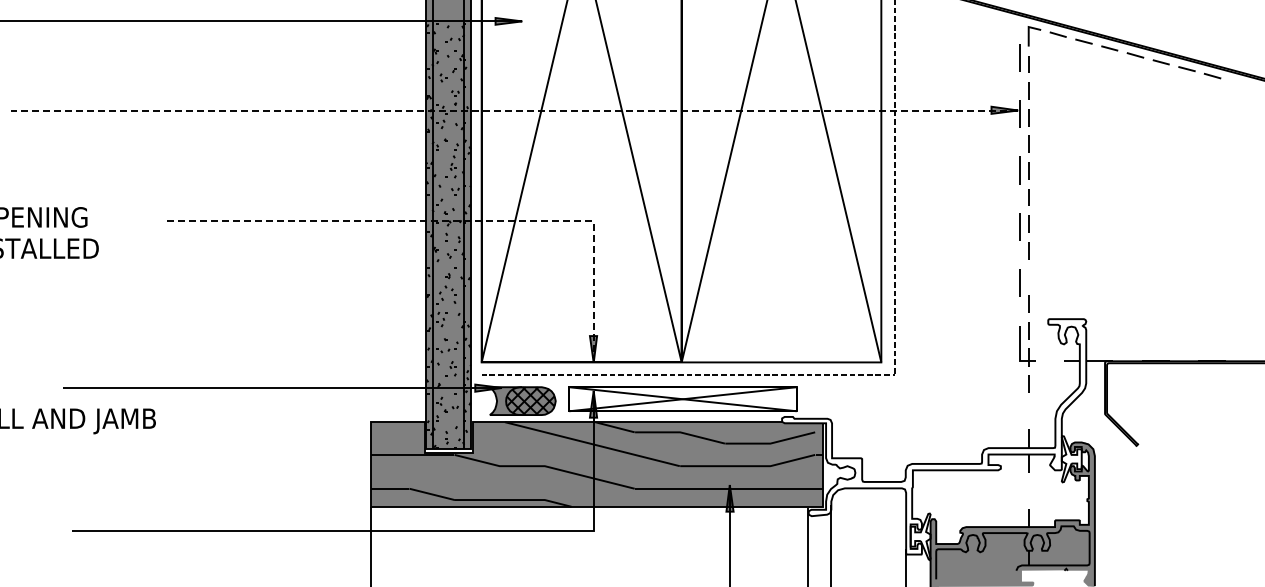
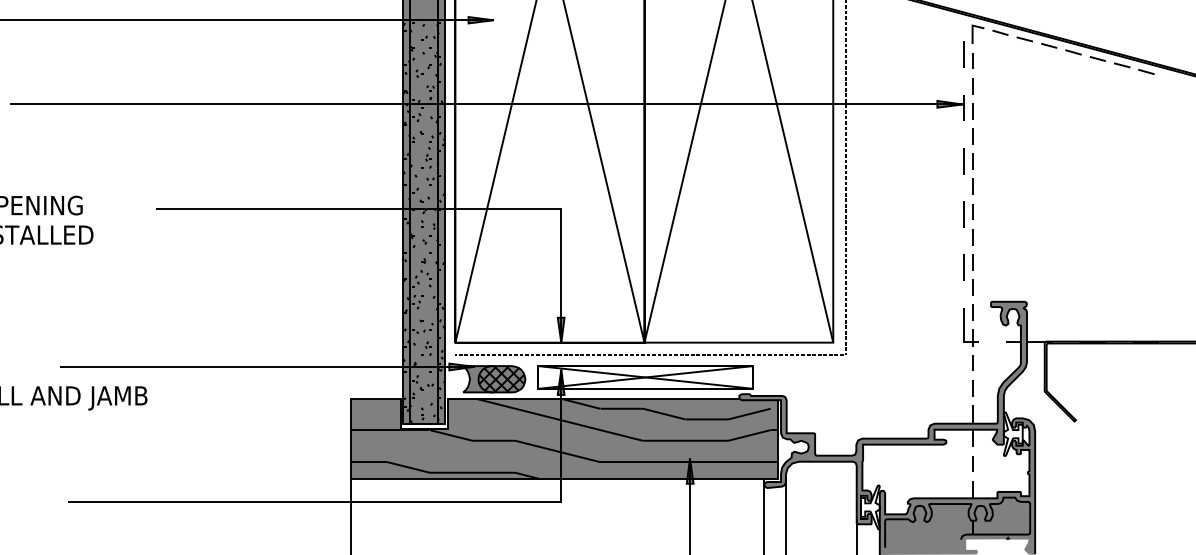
line: (513, 110) -> (485, 104), dashed -> solid
line: (450, 221) -> (425, 209), dashed -> solid
line: (1028, 277) -> (972, 262), added
line: (1028, 410) -> (972, 388), added
fill: (933, 436) -> (882, 412), added
line: (1028, 490) -> (972, 463), added

